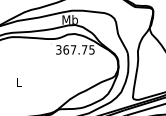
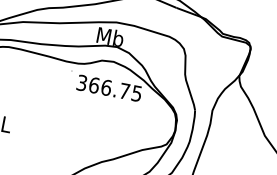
text: (73, 49) -> (106, 87), 367.75 -> 366.75

